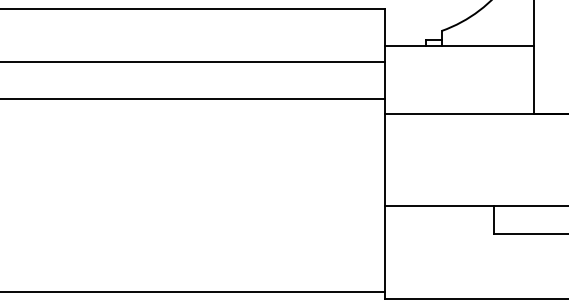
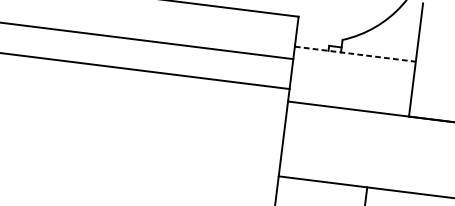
line: (459, 46) -> (355, 54), solid -> dashed

